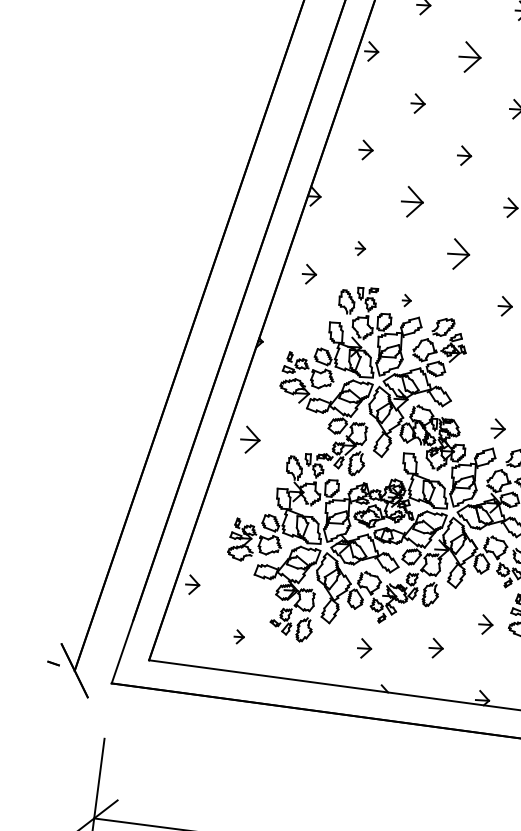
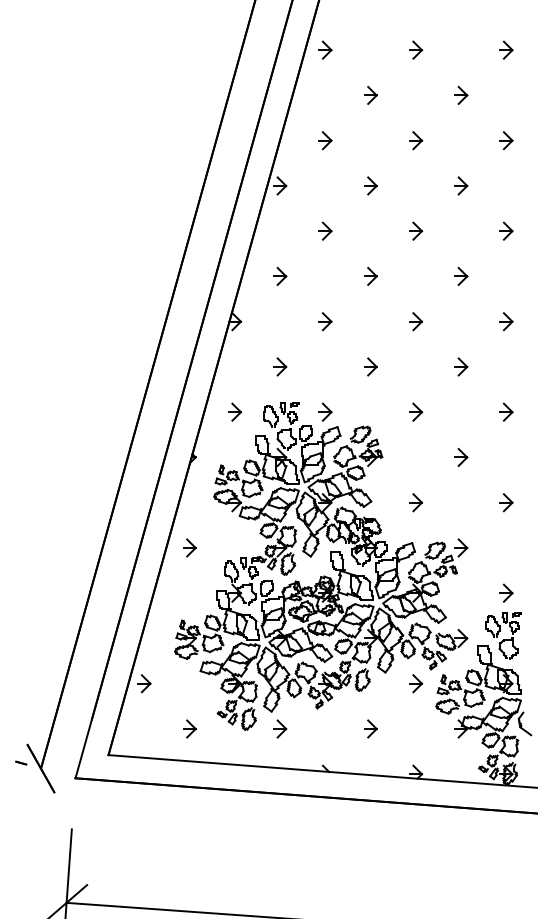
part: (469, 56) -> (370, 185), size x0.62
part: (412, 202) -> (325, 321), size x0.62
part: (360, 248) -> (280, 366), size x1.43
part: (458, 253) -> (370, 366), size x0.62
part: (310, 273) -> (235, 411), moved
part: (406, 299) -> (325, 411), size x1.67
part: (498, 428) -> (416, 502), moved
part: (250, 439) -> (189, 547), size x0.71
part: (486, 624) -> (416, 683), moved
part: (238, 636) -> (189, 728), size x1.43
part: (364, 648) -> (280, 728), moved

